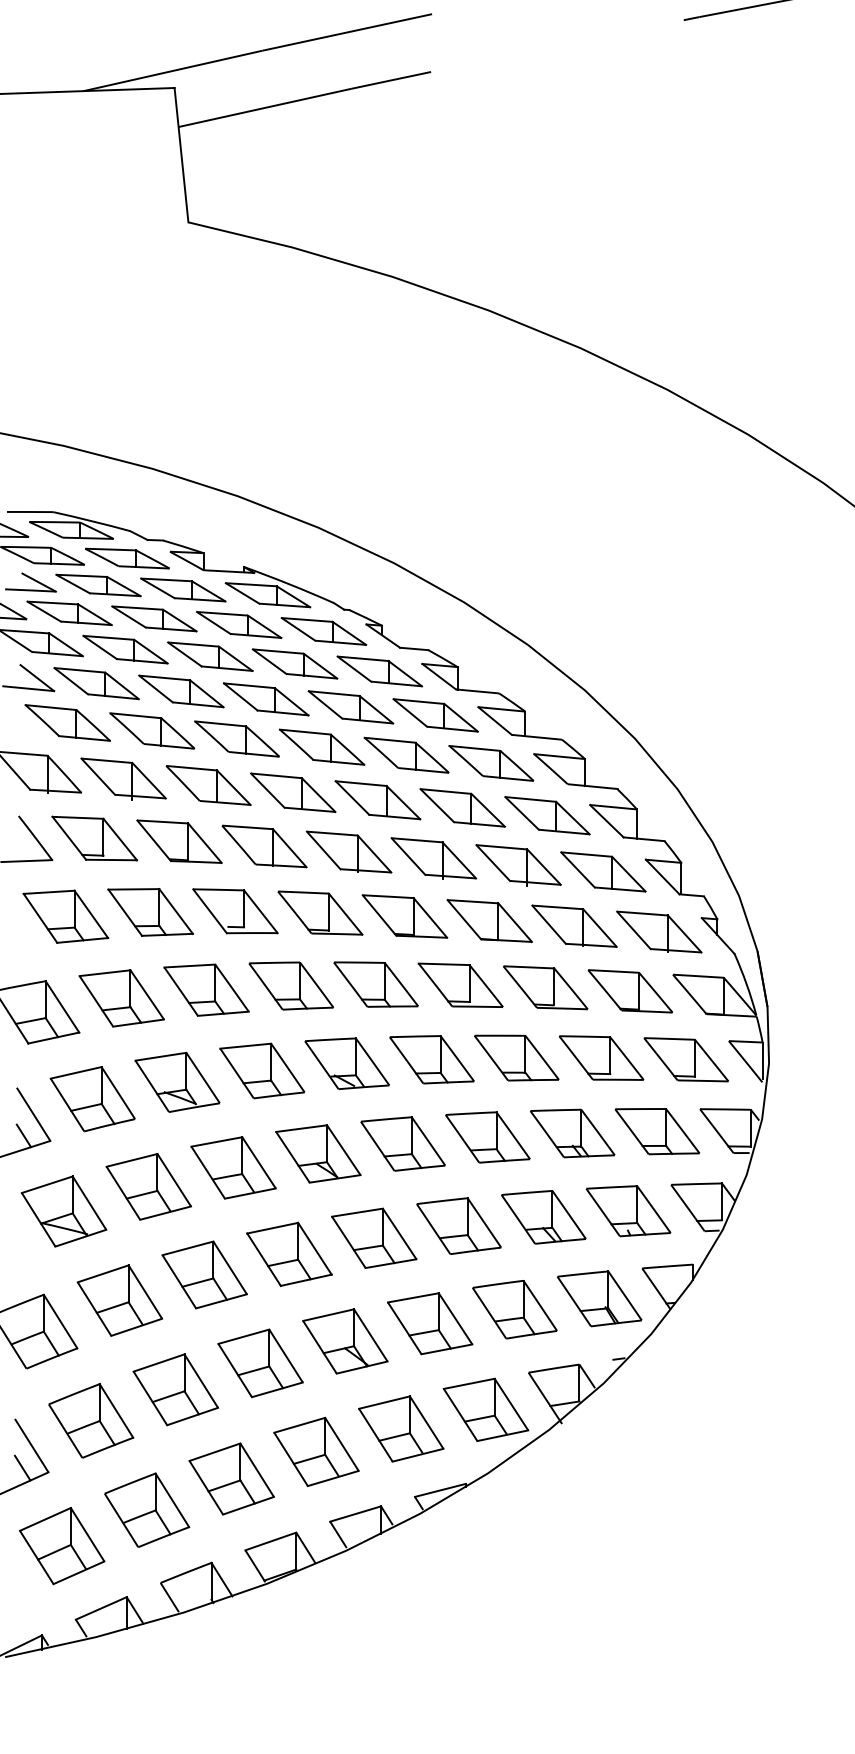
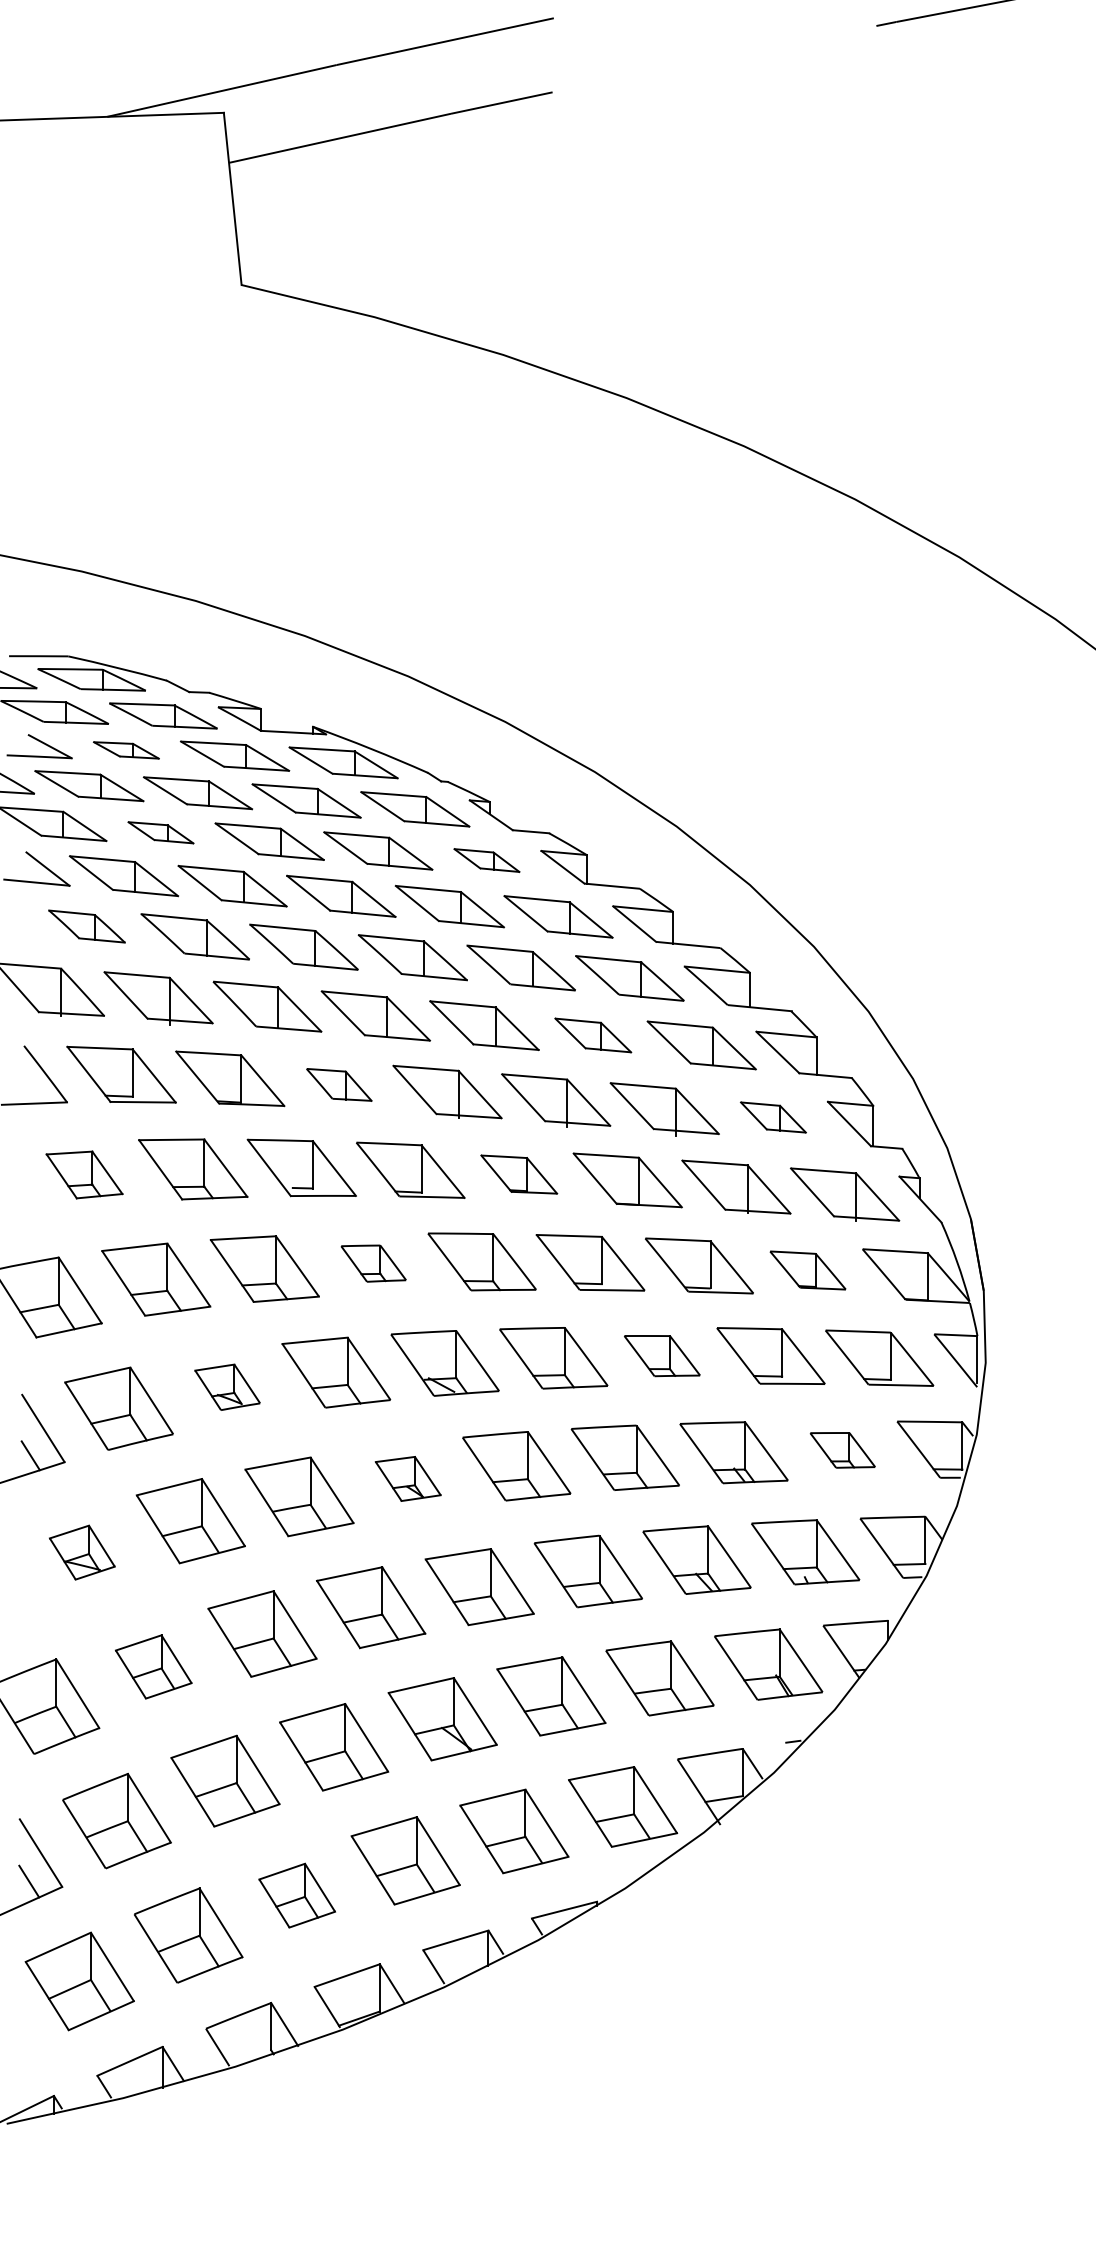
part: (98, 585) -> (126, 750), size x0.6
part: (125, 649) -> (160, 832), size x0.6
part: (379, 671) -> (486, 860), size x0.6
part: (67, 722) -> (86, 926), size x0.7
part: (463, 807) -> (593, 1035), size x0.7
part: (264, 846) -> (339, 1084), size x0.6
part: (603, 871) -> (773, 1117), size x0.6
part: (65, 916) -> (84, 1174), size x0.7
part: (405, 916) -> (519, 1174), size x0.7
part: (291, 985) -> (373, 1263), size x0.6
part: (629, 991) -> (807, 1270), size x0.7
part: (516, 1057) -> (661, 1355), size x0.7
part: (177, 1082) -> (227, 1387), size x0.6
part: (657, 1131) -> (842, 1450), size x0.6
part: (318, 1153) -> (408, 1478), size x0.6
part: (64, 1211) -> (82, 1552), size x0.6
part: (119, 1300) -> (153, 1666), size x0.7
part: (232, 1479) -> (297, 1895), size x0.7

